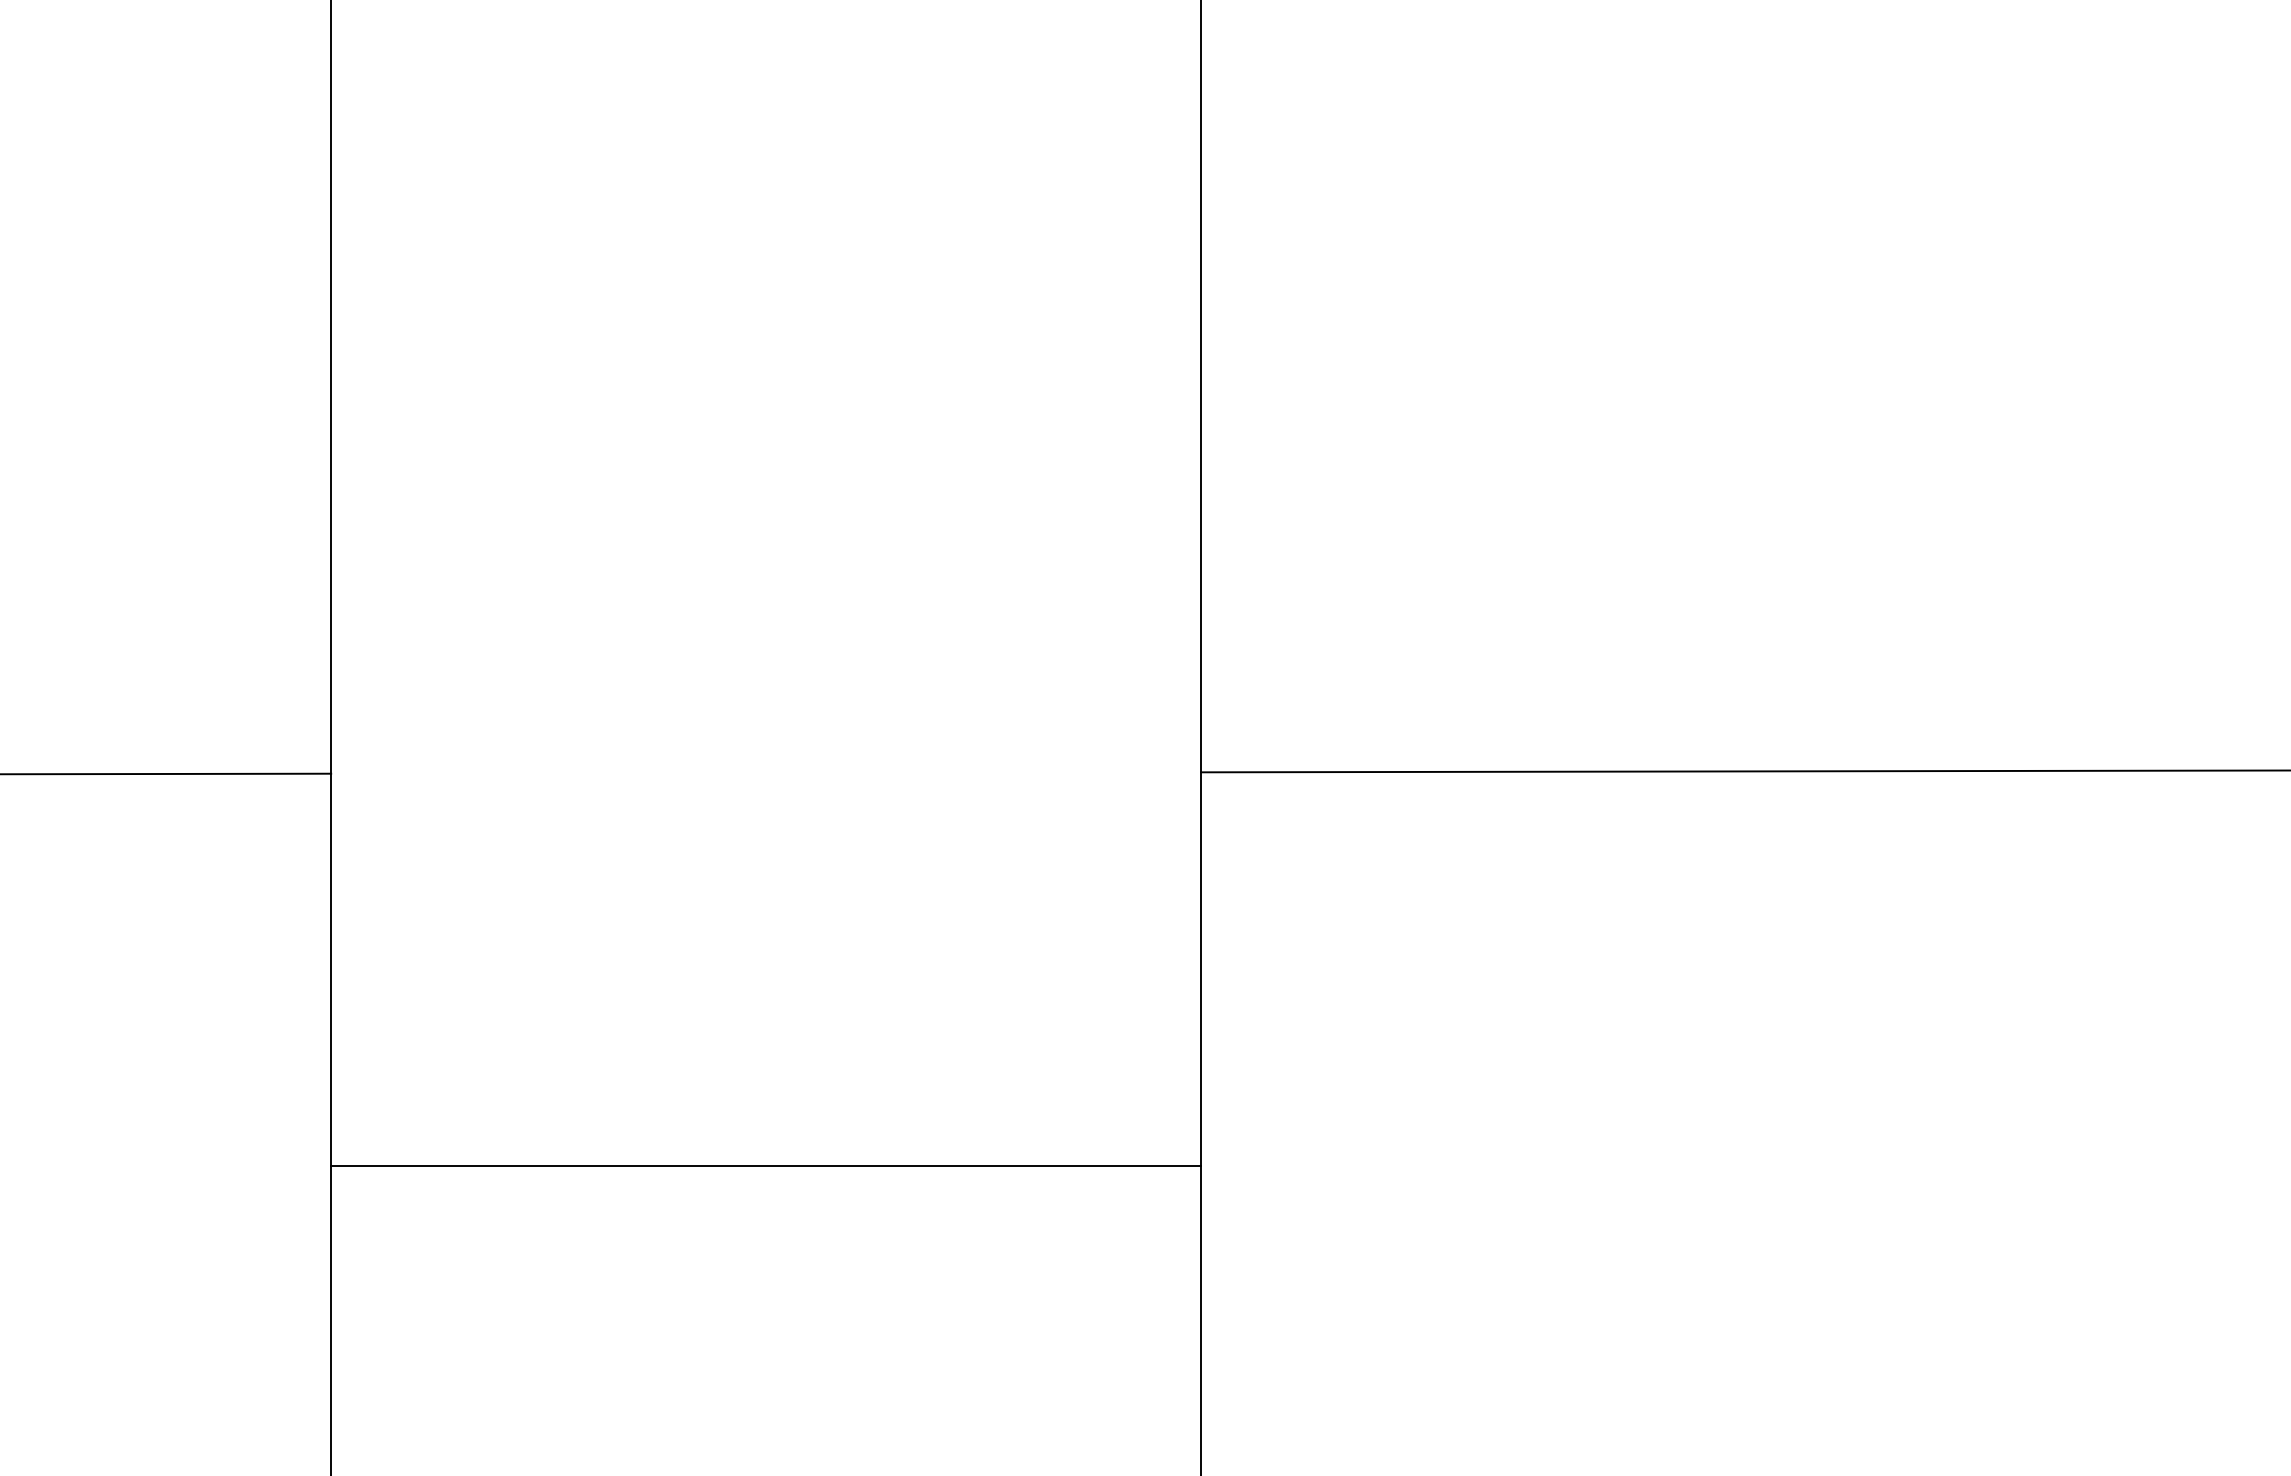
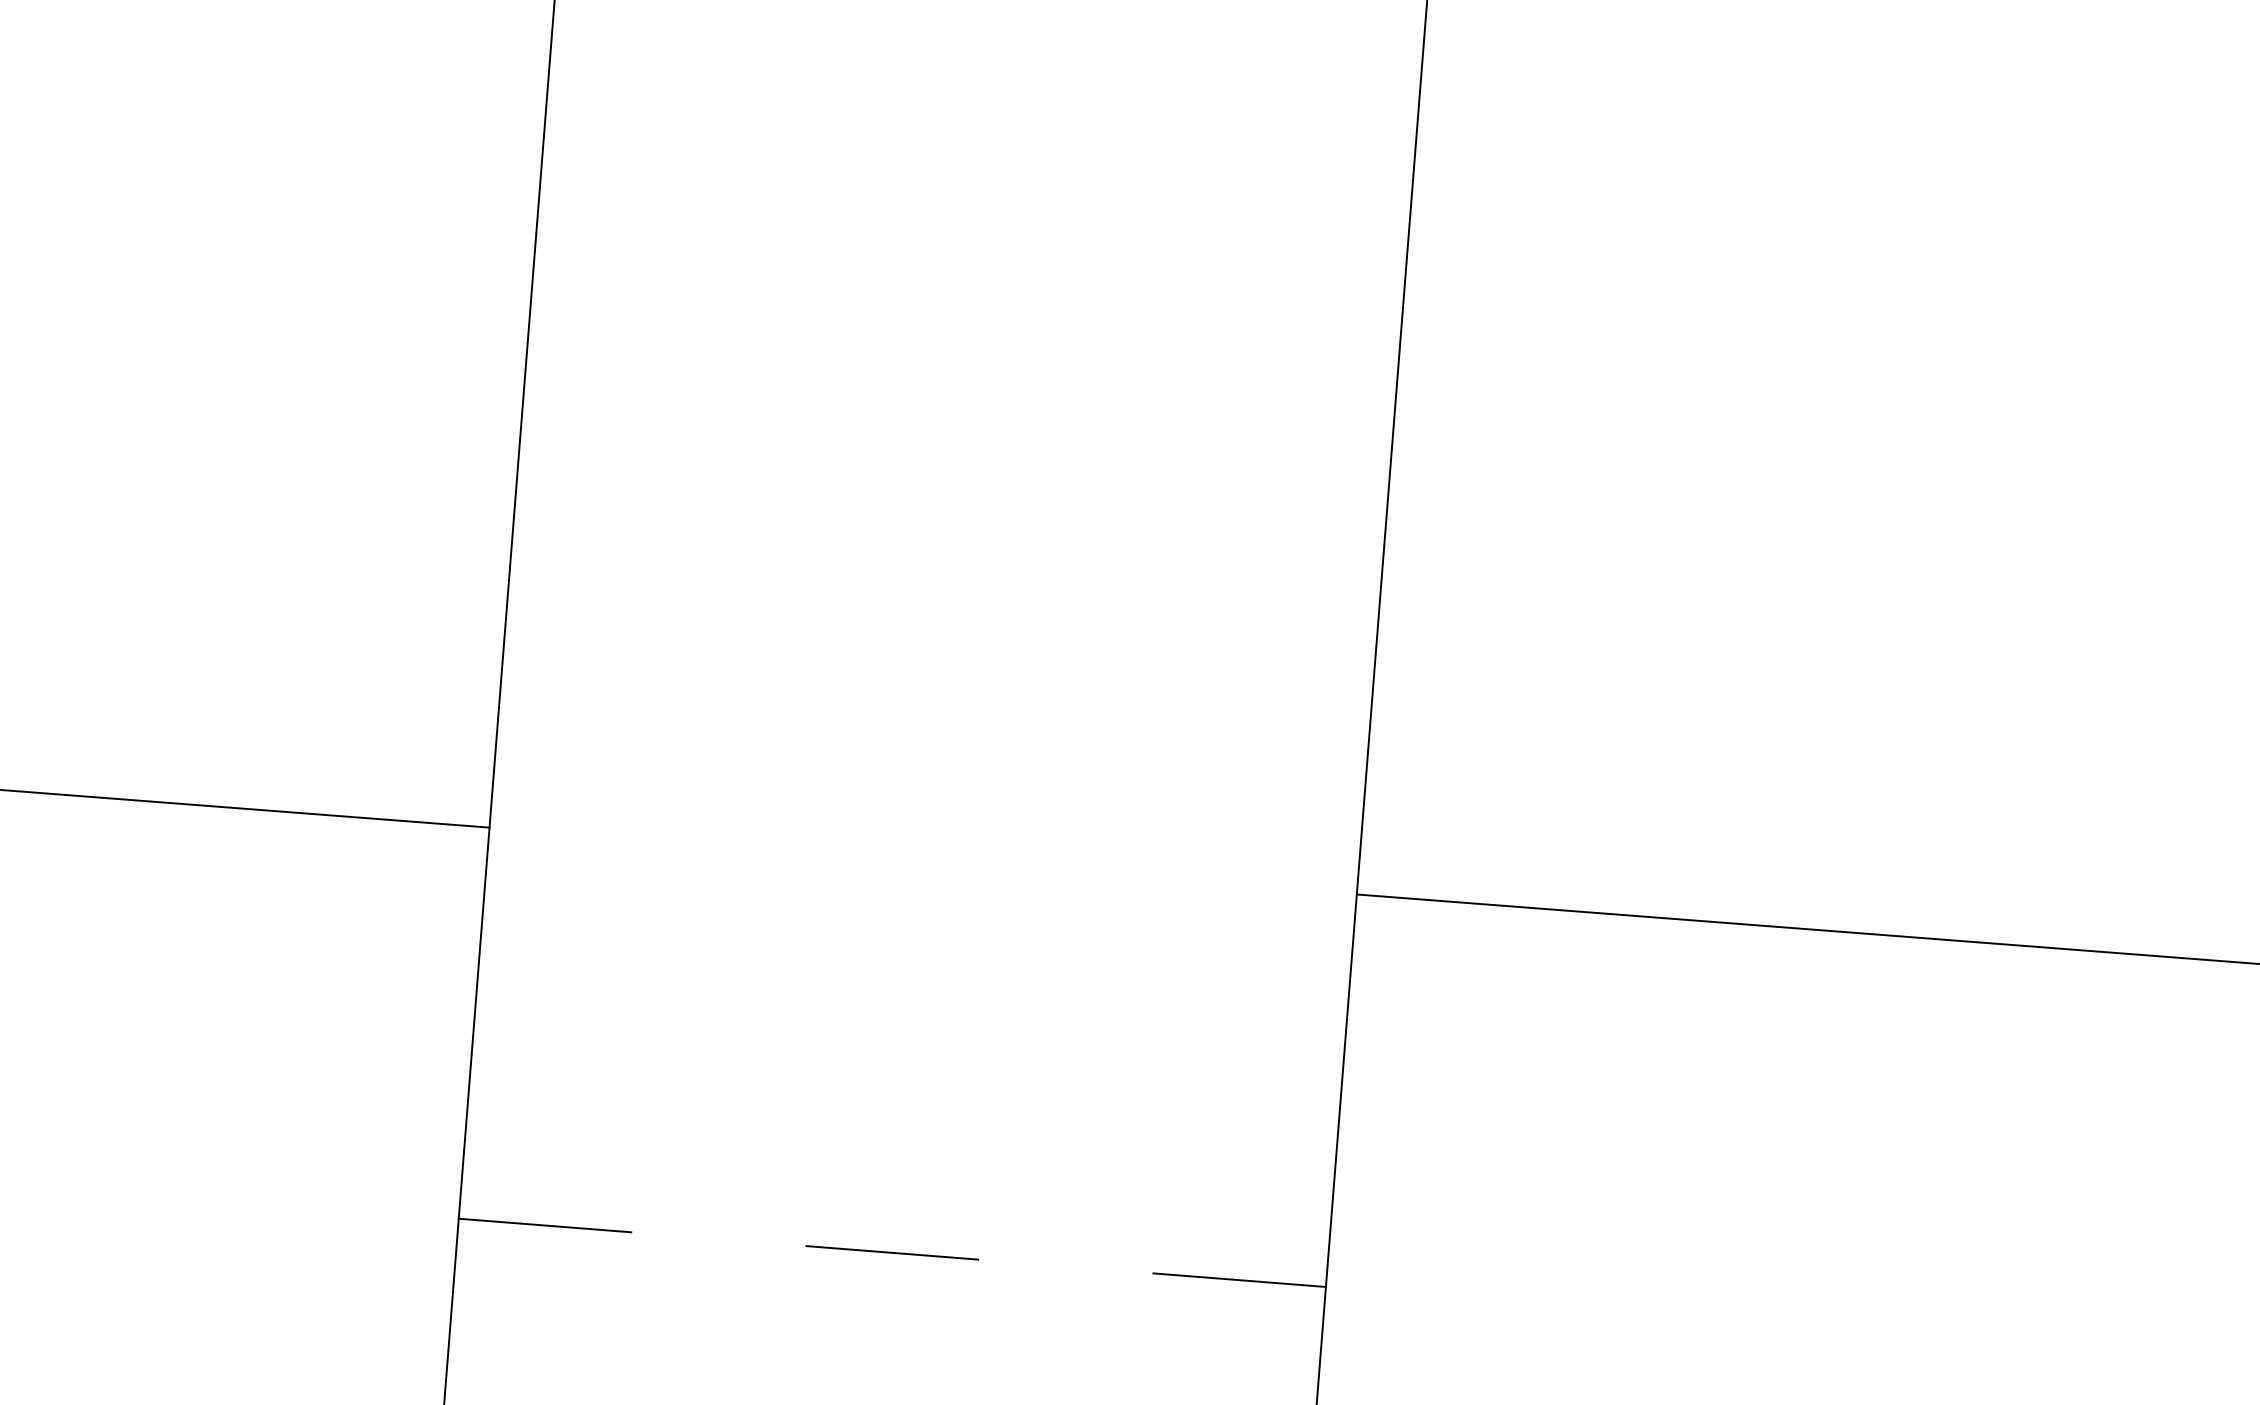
line: (766, 1166) -> (892, 1253), solid -> dashed

